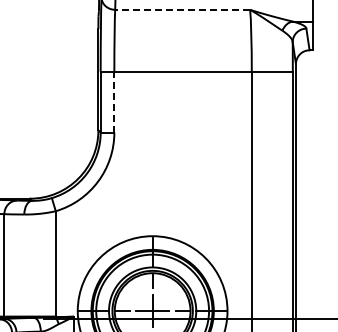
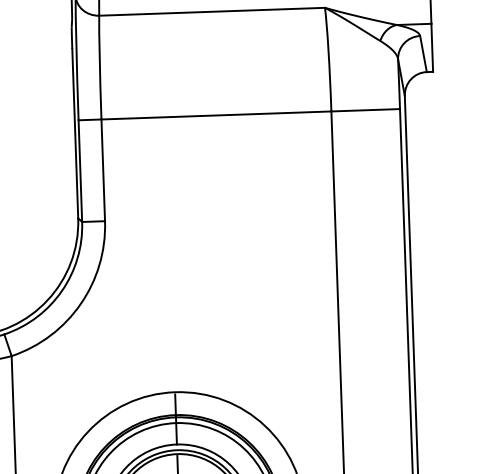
line: (182, 9) -> (211, 11), dashed -> solid
line: (114, 101) -> (103, 169), dashed -> solid

